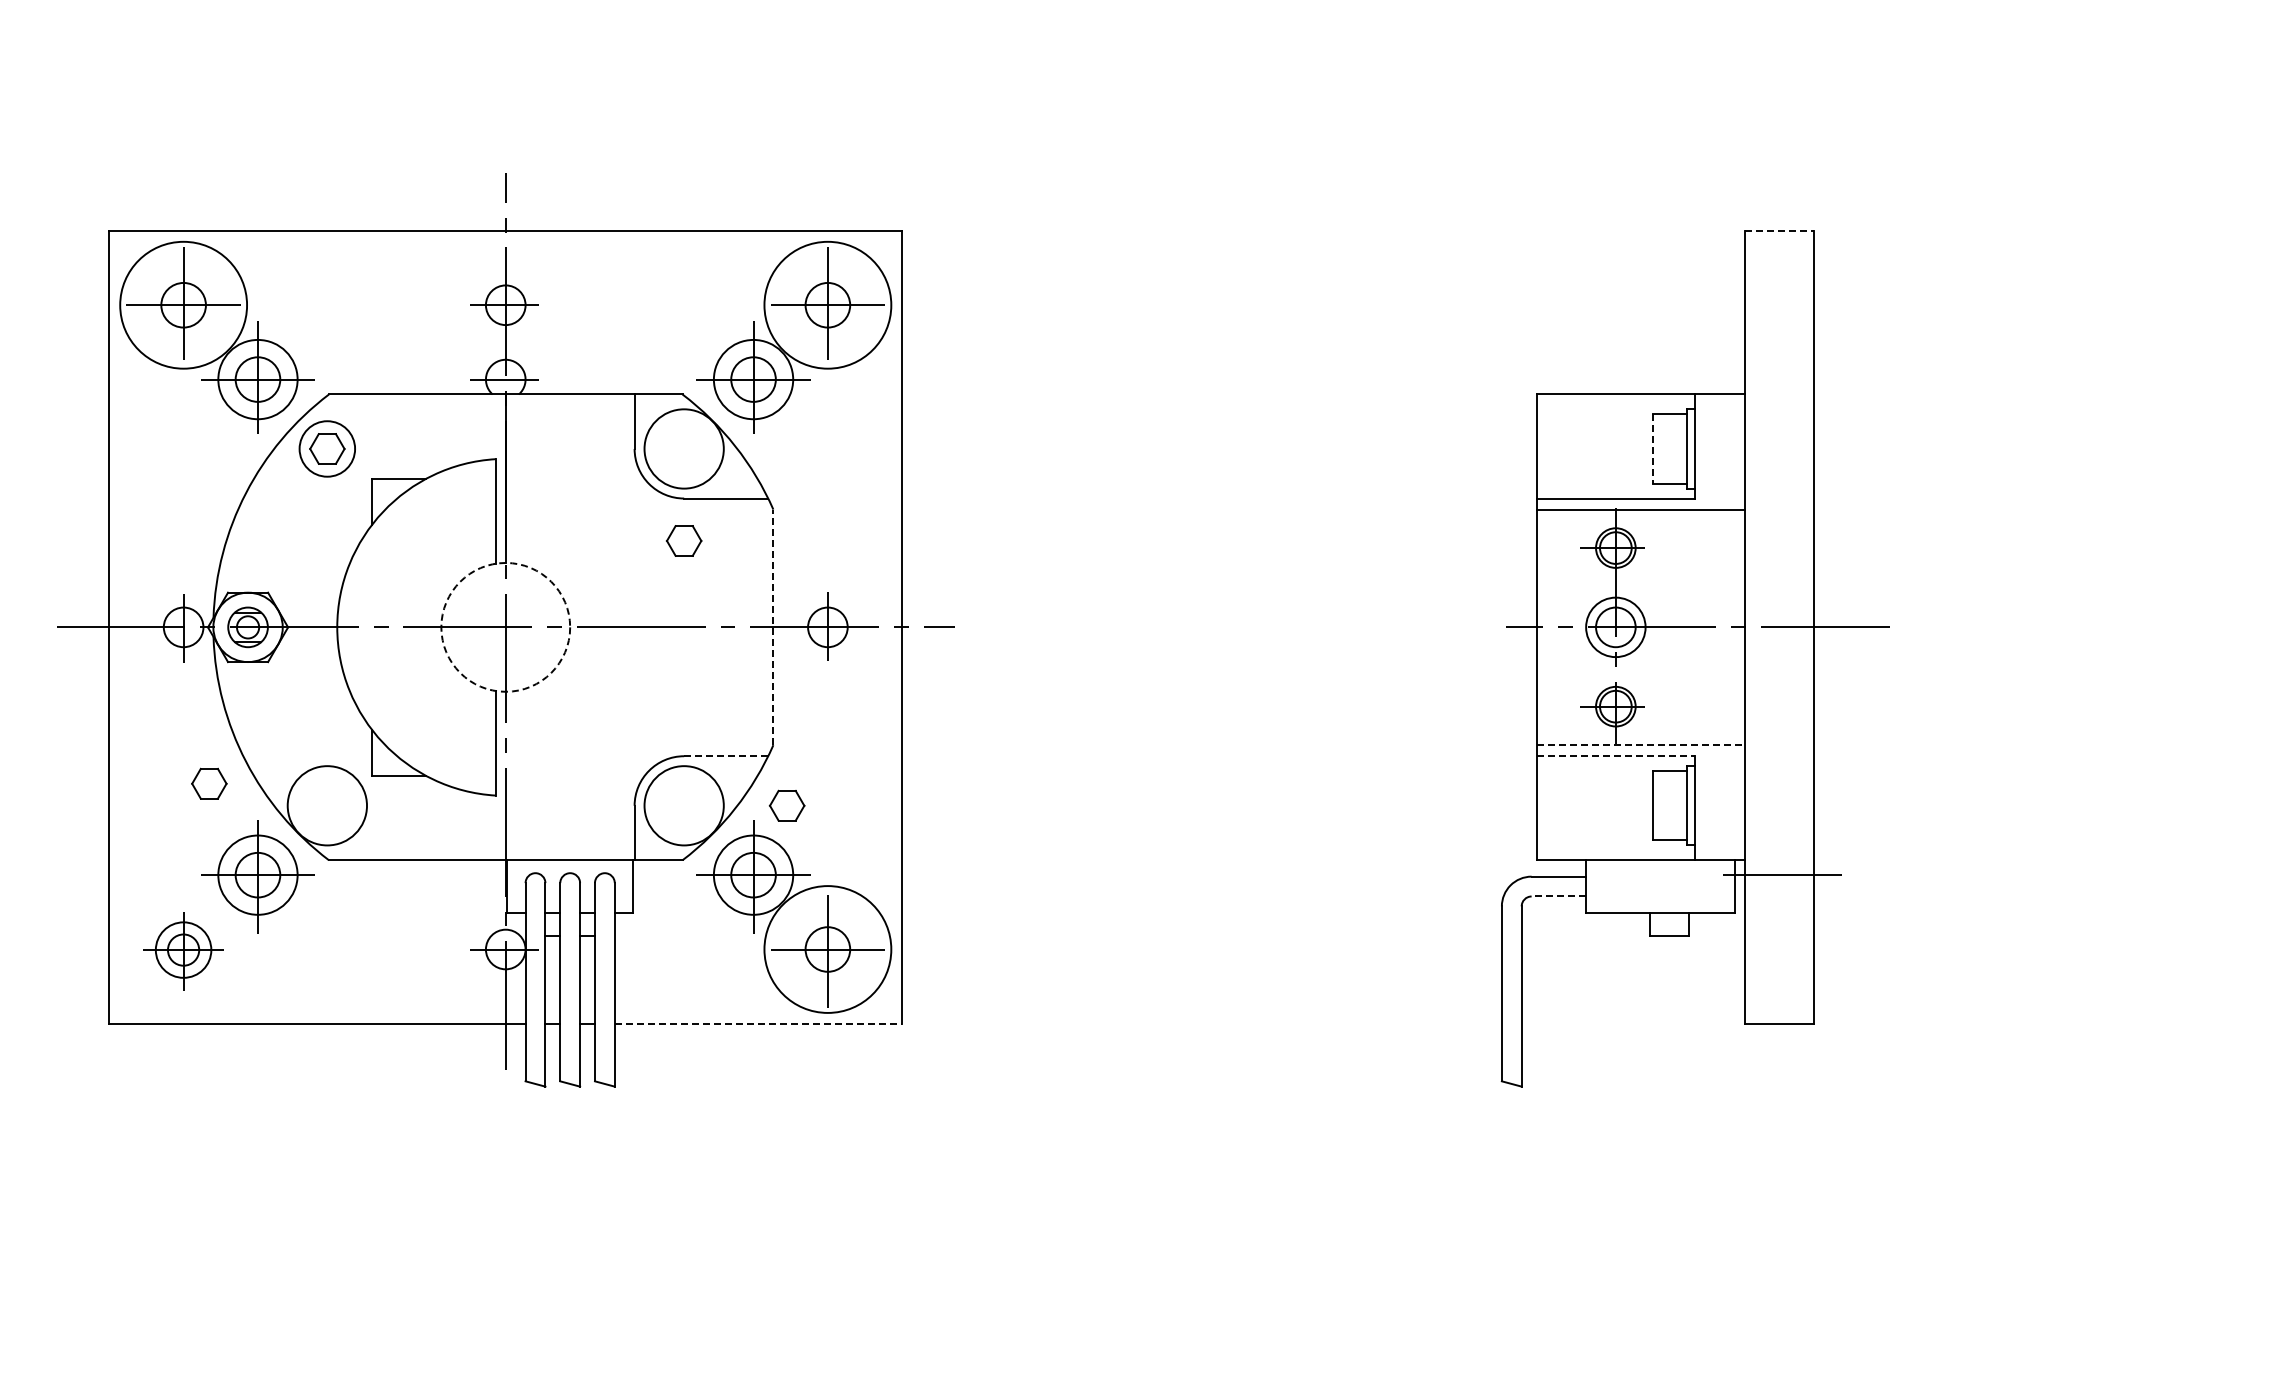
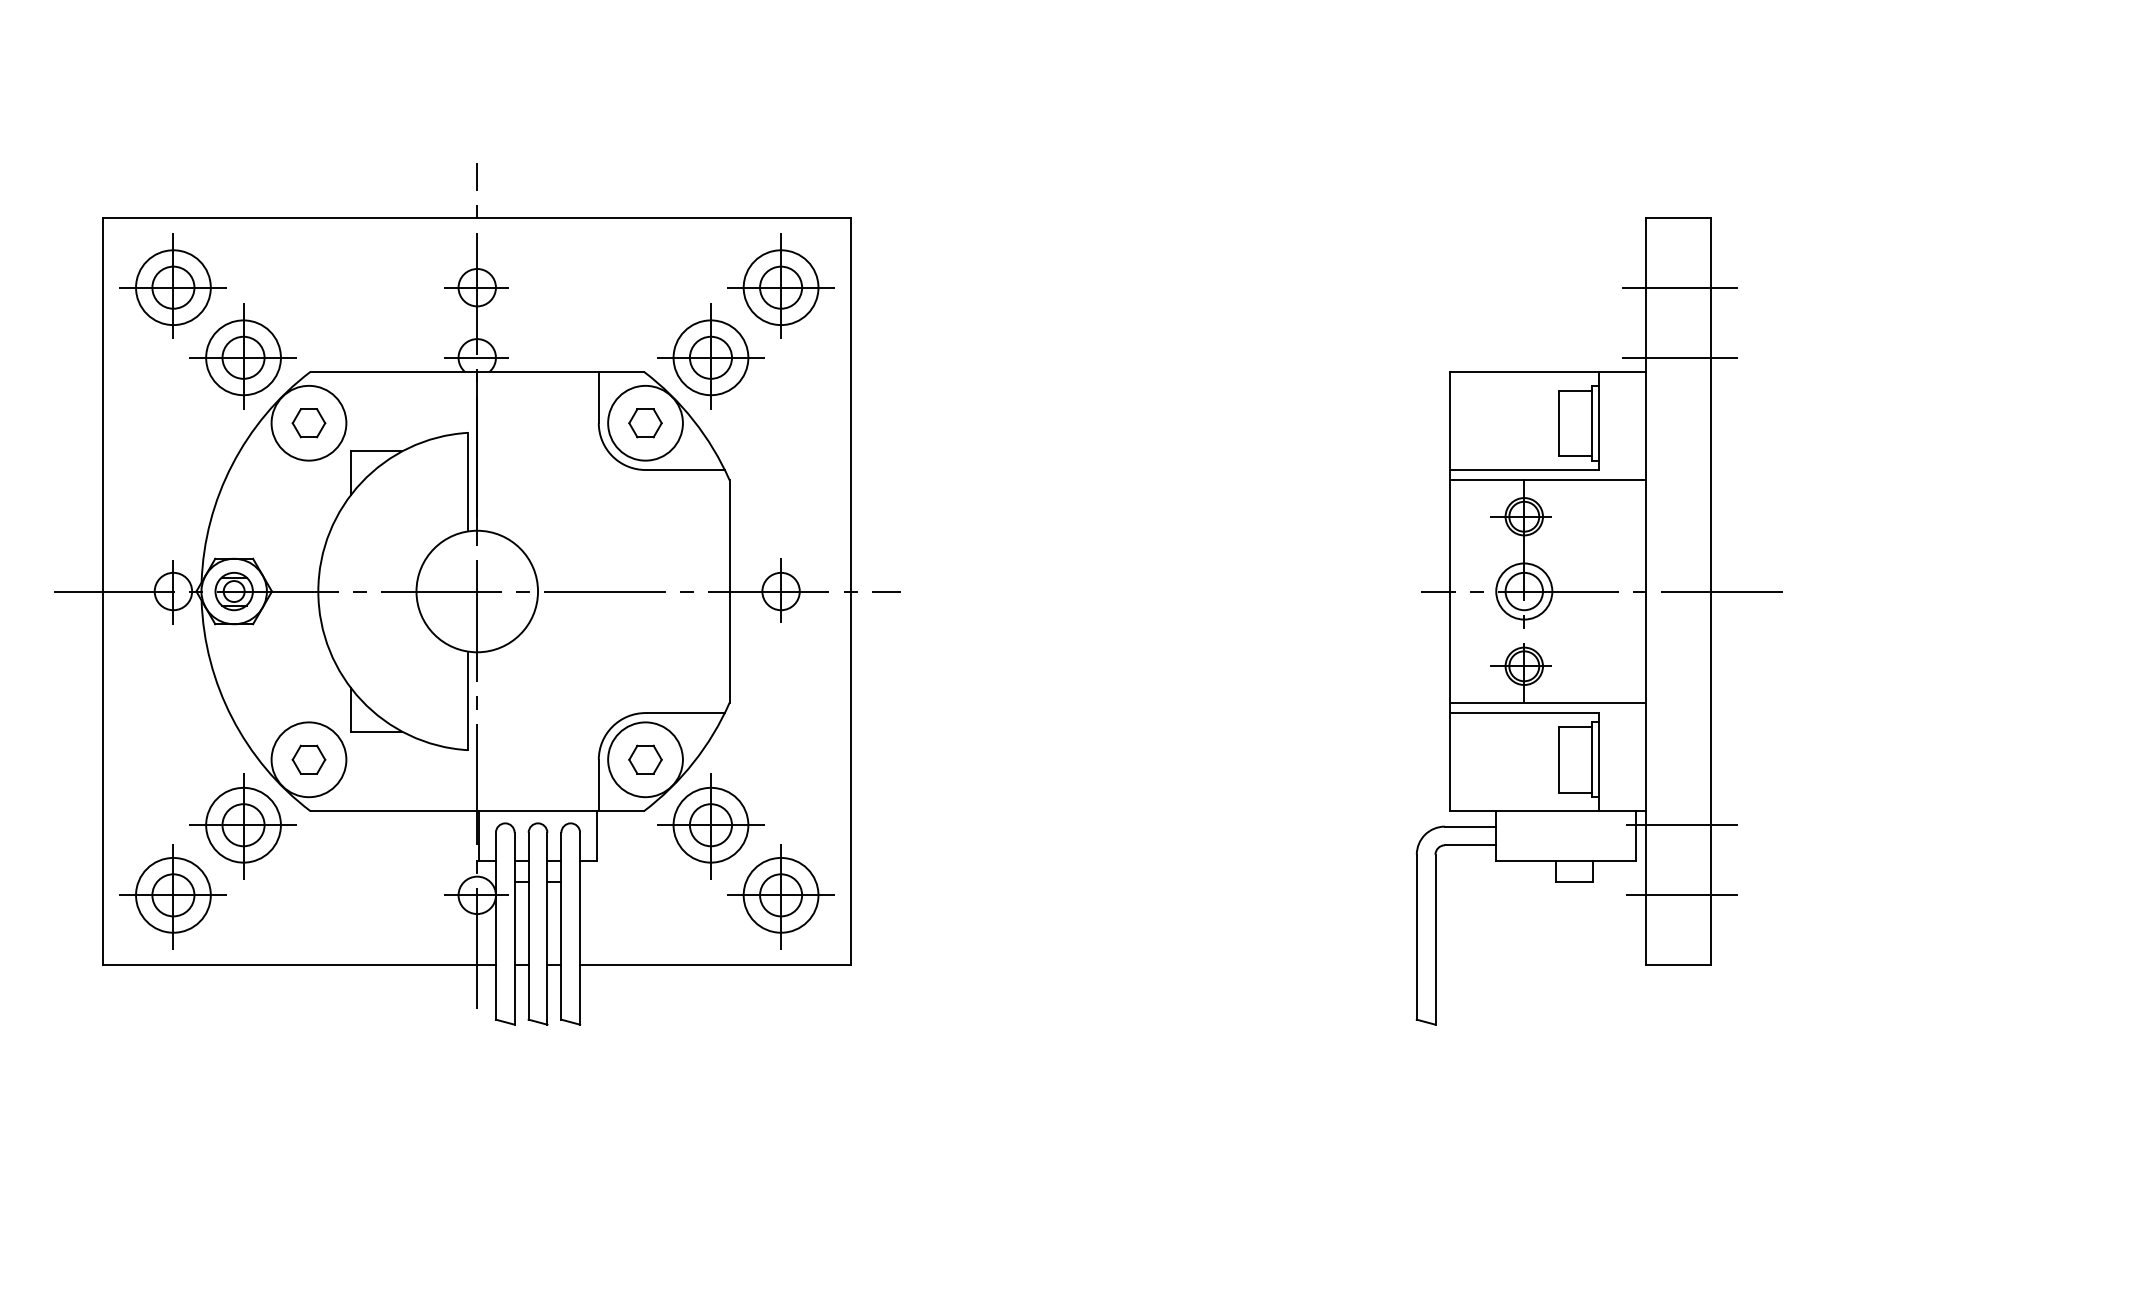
line: (1779, 230) -> (1678, 217), dashed -> solid
circle: (183, 304) -> (173, 286), size x0.62
circle: (827, 304) -> (780, 286), size x0.62
line: (1780, 305) -> (1679, 287), added
line: (1780, 379) -> (1679, 357), added
circle: (327, 448) -> (309, 422), size x1.43
line: (1652, 448) -> (1558, 422), dashed -> solid
part: (684, 540) -> (645, 422), moved
circle: (505, 626) -> (477, 590), dashed -> solid
line: (773, 627) -> (729, 591), dashed -> solid
line: (1641, 745) -> (1548, 702), dashed -> solid
line: (726, 756) -> (685, 713), dashed -> solid
line: (1616, 756) -> (1524, 713), dashed -> solid
part: (209, 783) -> (309, 759), moved
part: (786, 805) -> (644, 759), moved
line: (1558, 896) -> (1470, 845), dashed -> solid
circle: (827, 949) -> (780, 895), size x0.62
line: (1782, 949) -> (1681, 895), added
part: (183, 951) -> (173, 897), size x1.43
line: (758, 1023) -> (715, 965), dashed -> solid

